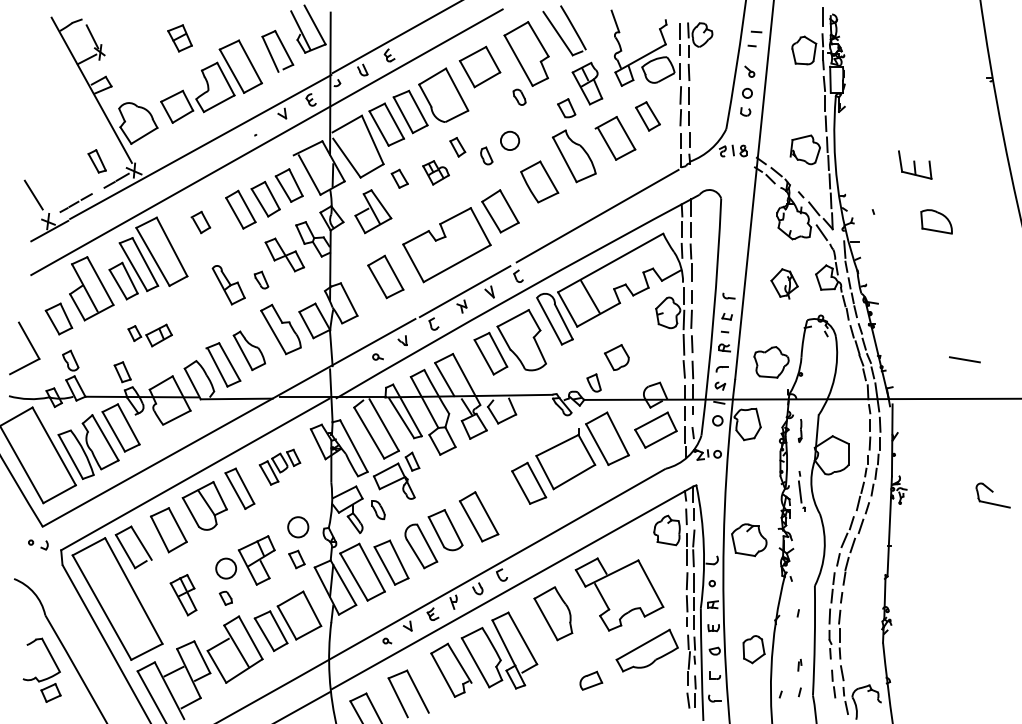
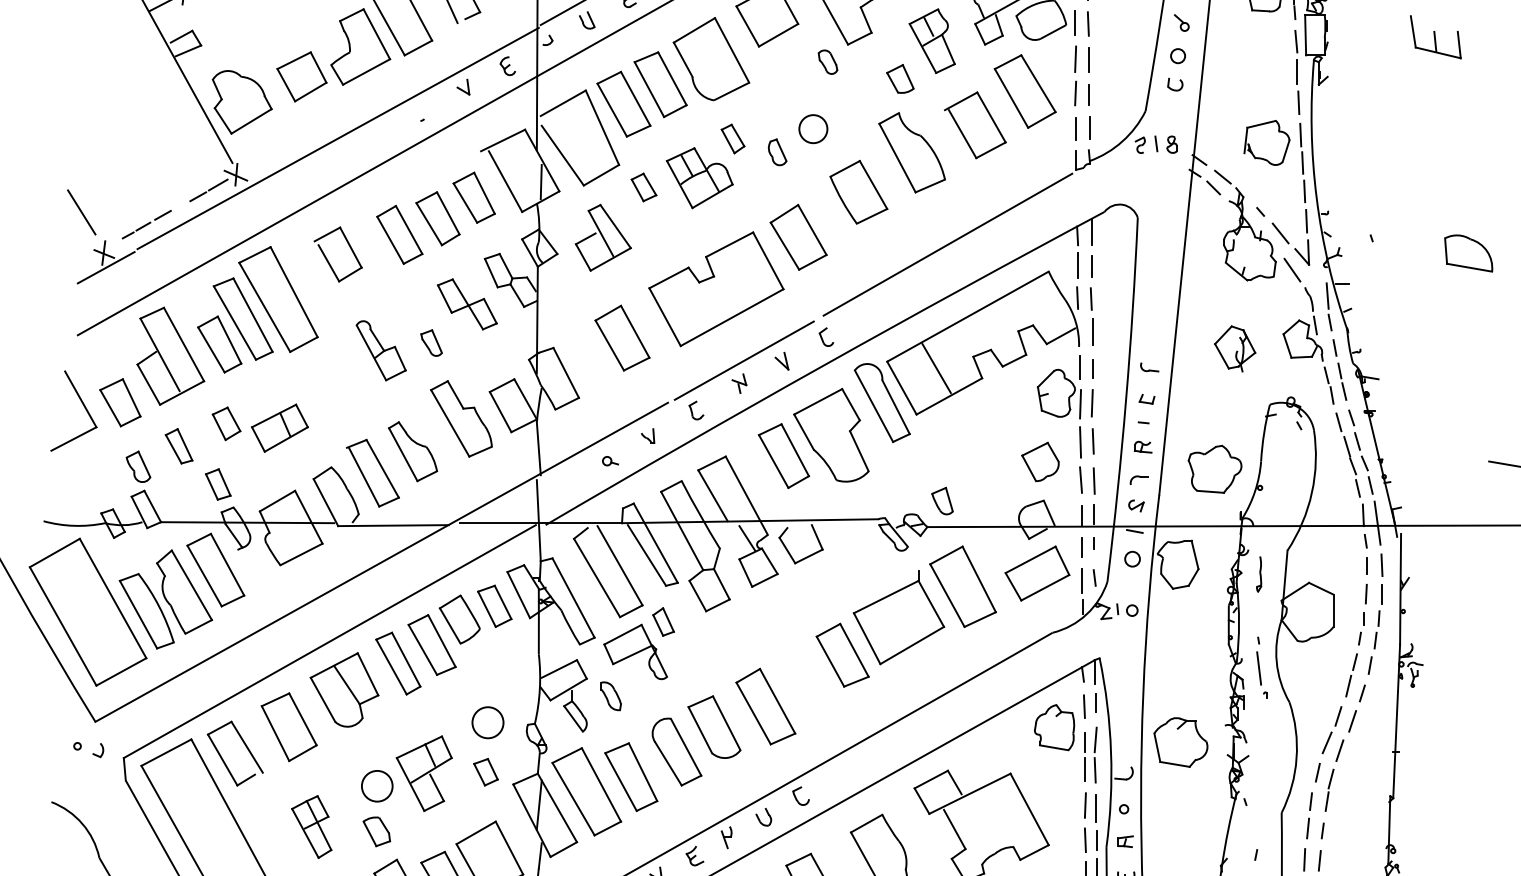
part: (647, 116) -> (1024, 91), size x1.67
part: (96, 161) -> (178, 446), moved
part: (915, 164) -> (1436, 36), moved
part: (435, 172) -> (698, 177), size x1.67
part: (200, 222) -> (337, 254), size x1.67
part: (150, 335) -> (260, 428), size x1.43
part: (30, 345) -> (82, 406), moved
part: (616, 357) -> (1039, 461), moved
part: (279, 467) -> (459, 630), size x1.67
part: (225, 598) -> (376, 832), size x1.43

